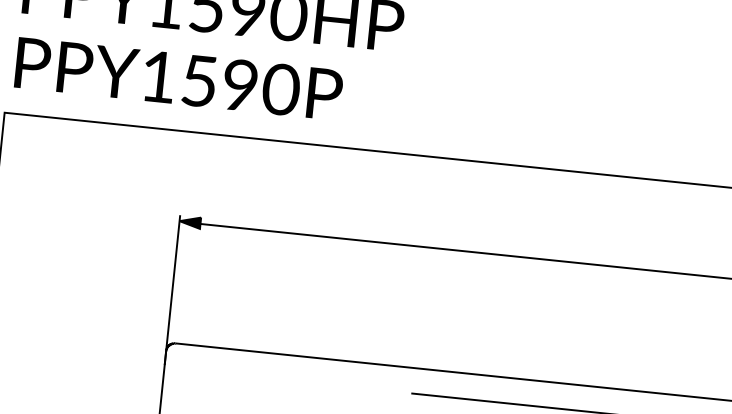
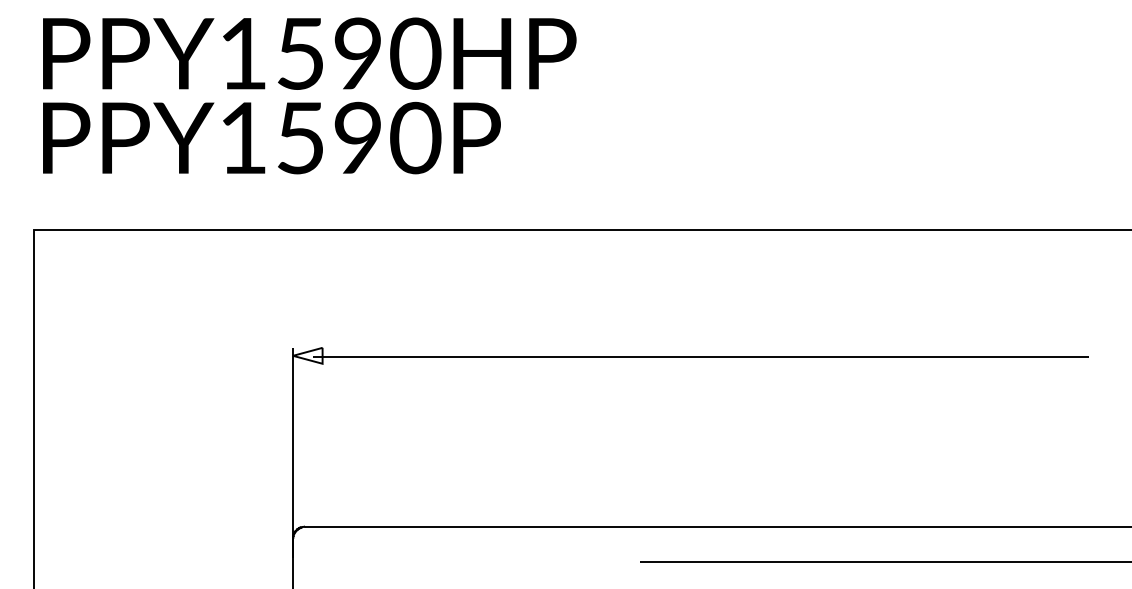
text: (178, 78) -> (271, 137), moved
fill: (189, 221) -> (307, 355), removed

